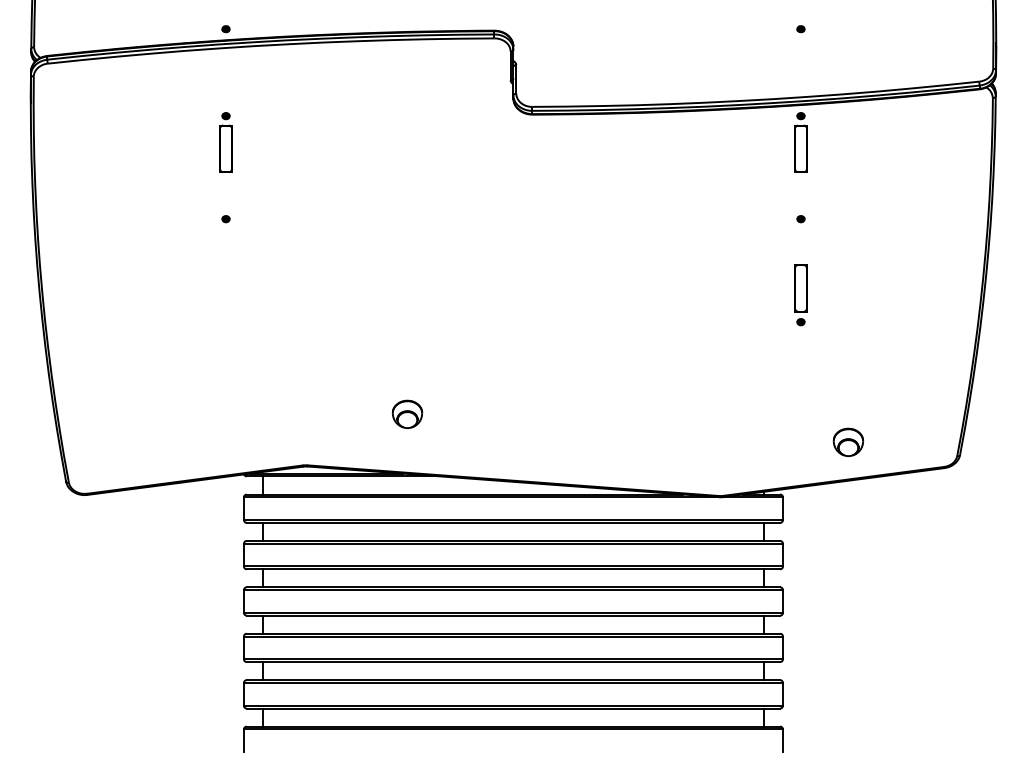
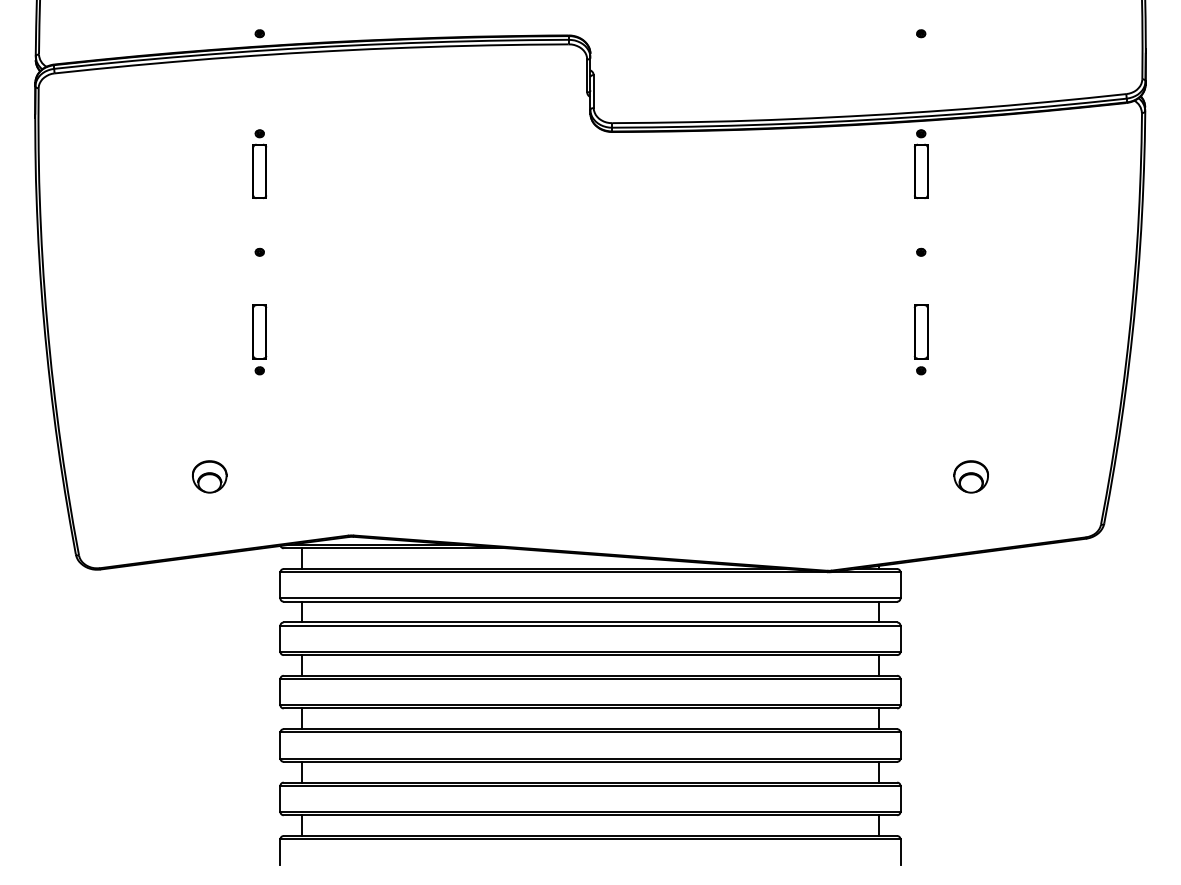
part: (225, 295) -> (259, 340), added
part: (407, 413) -> (209, 475), moved
part: (848, 441) -> (971, 475), moved

